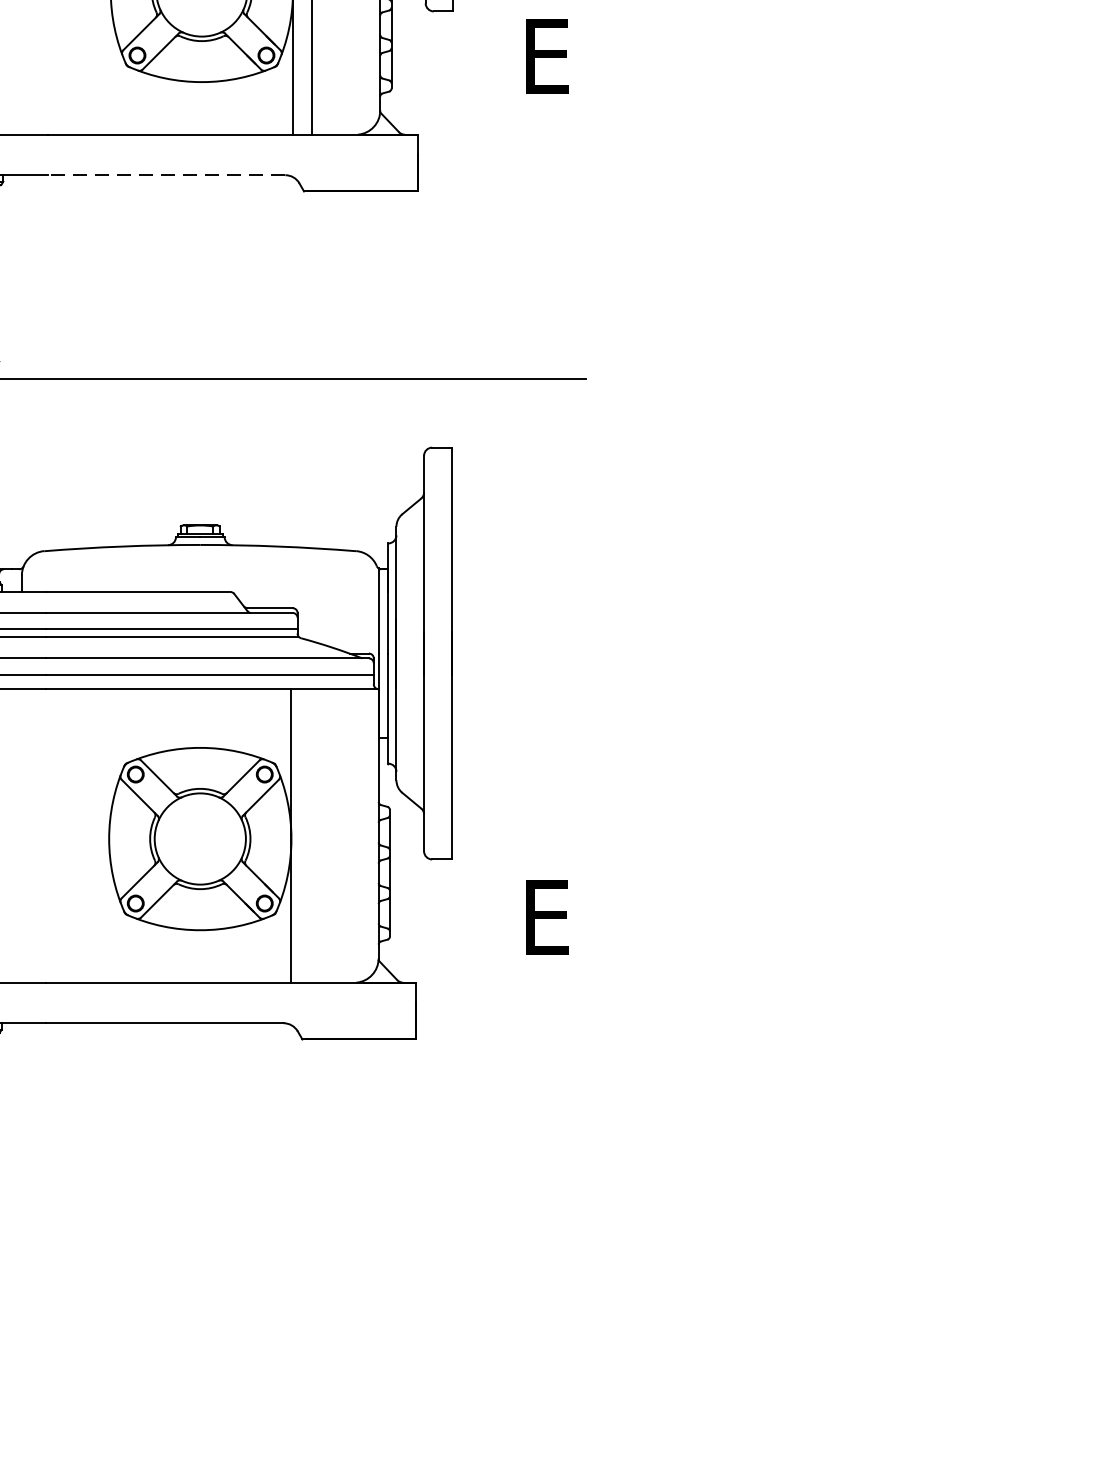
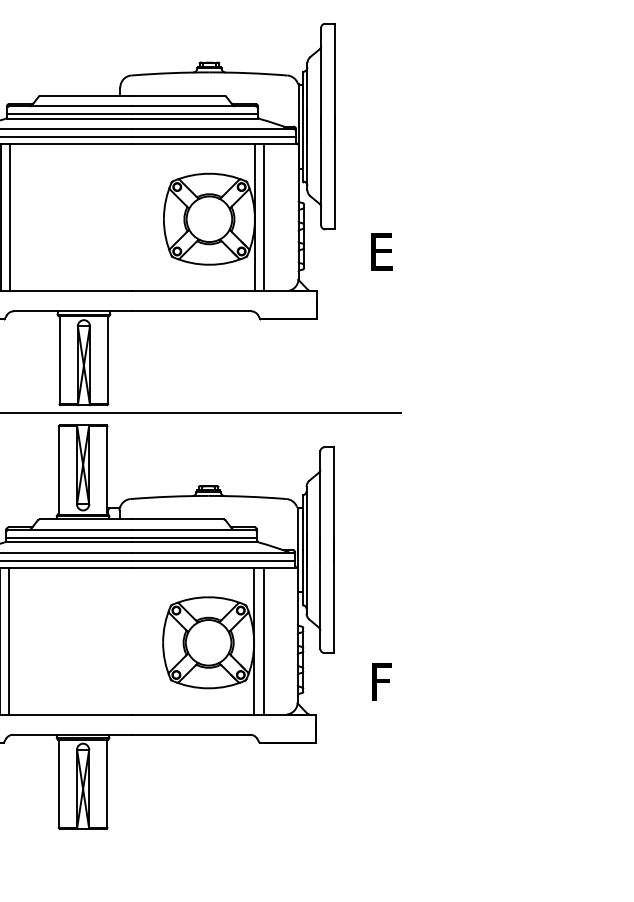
line: (165, 175) -> (191, 311), dashed -> solid
line: (310, 834) -> (263, 640), added
text: (546, 916) -> (381, 681), E -> F

